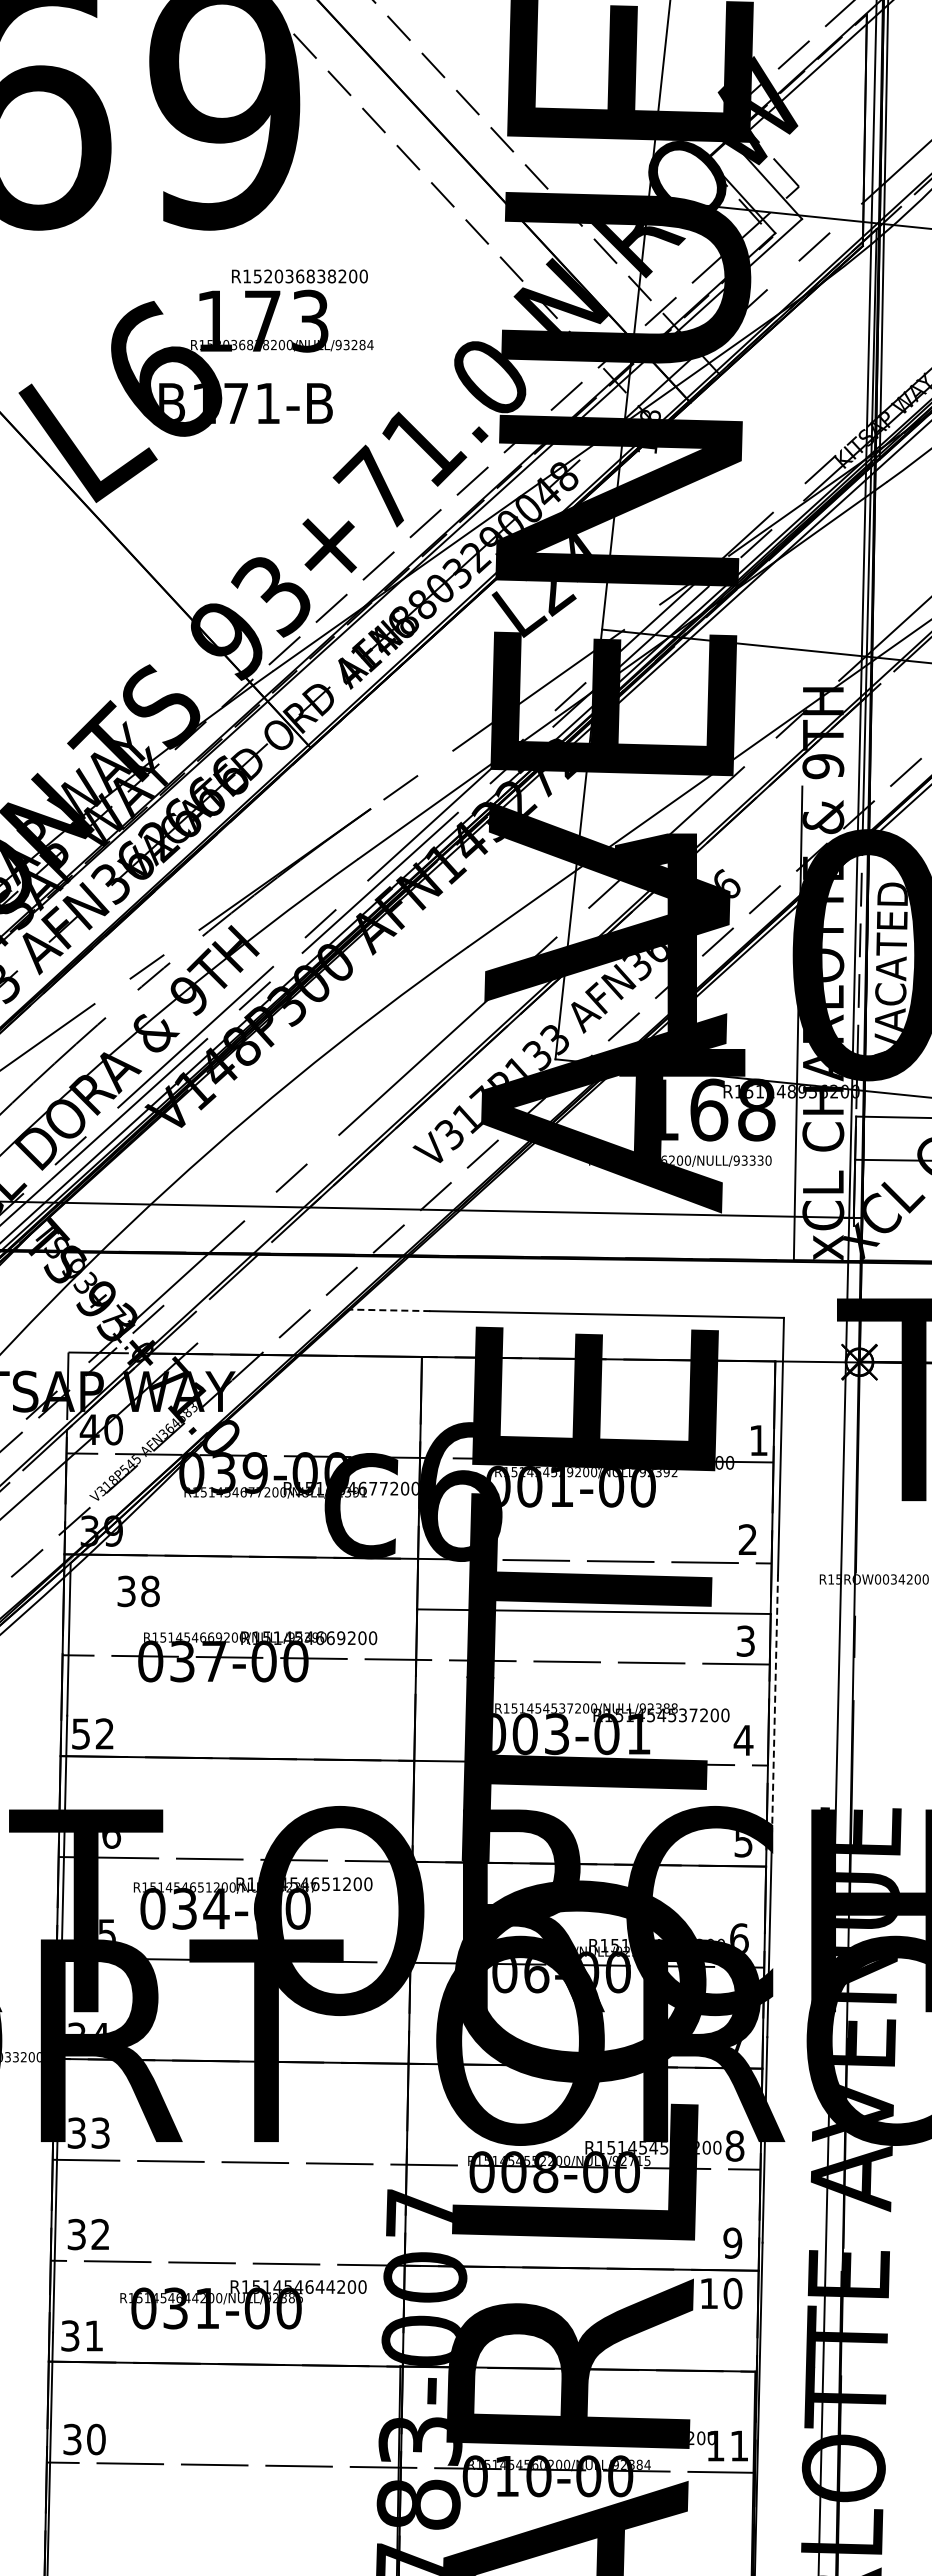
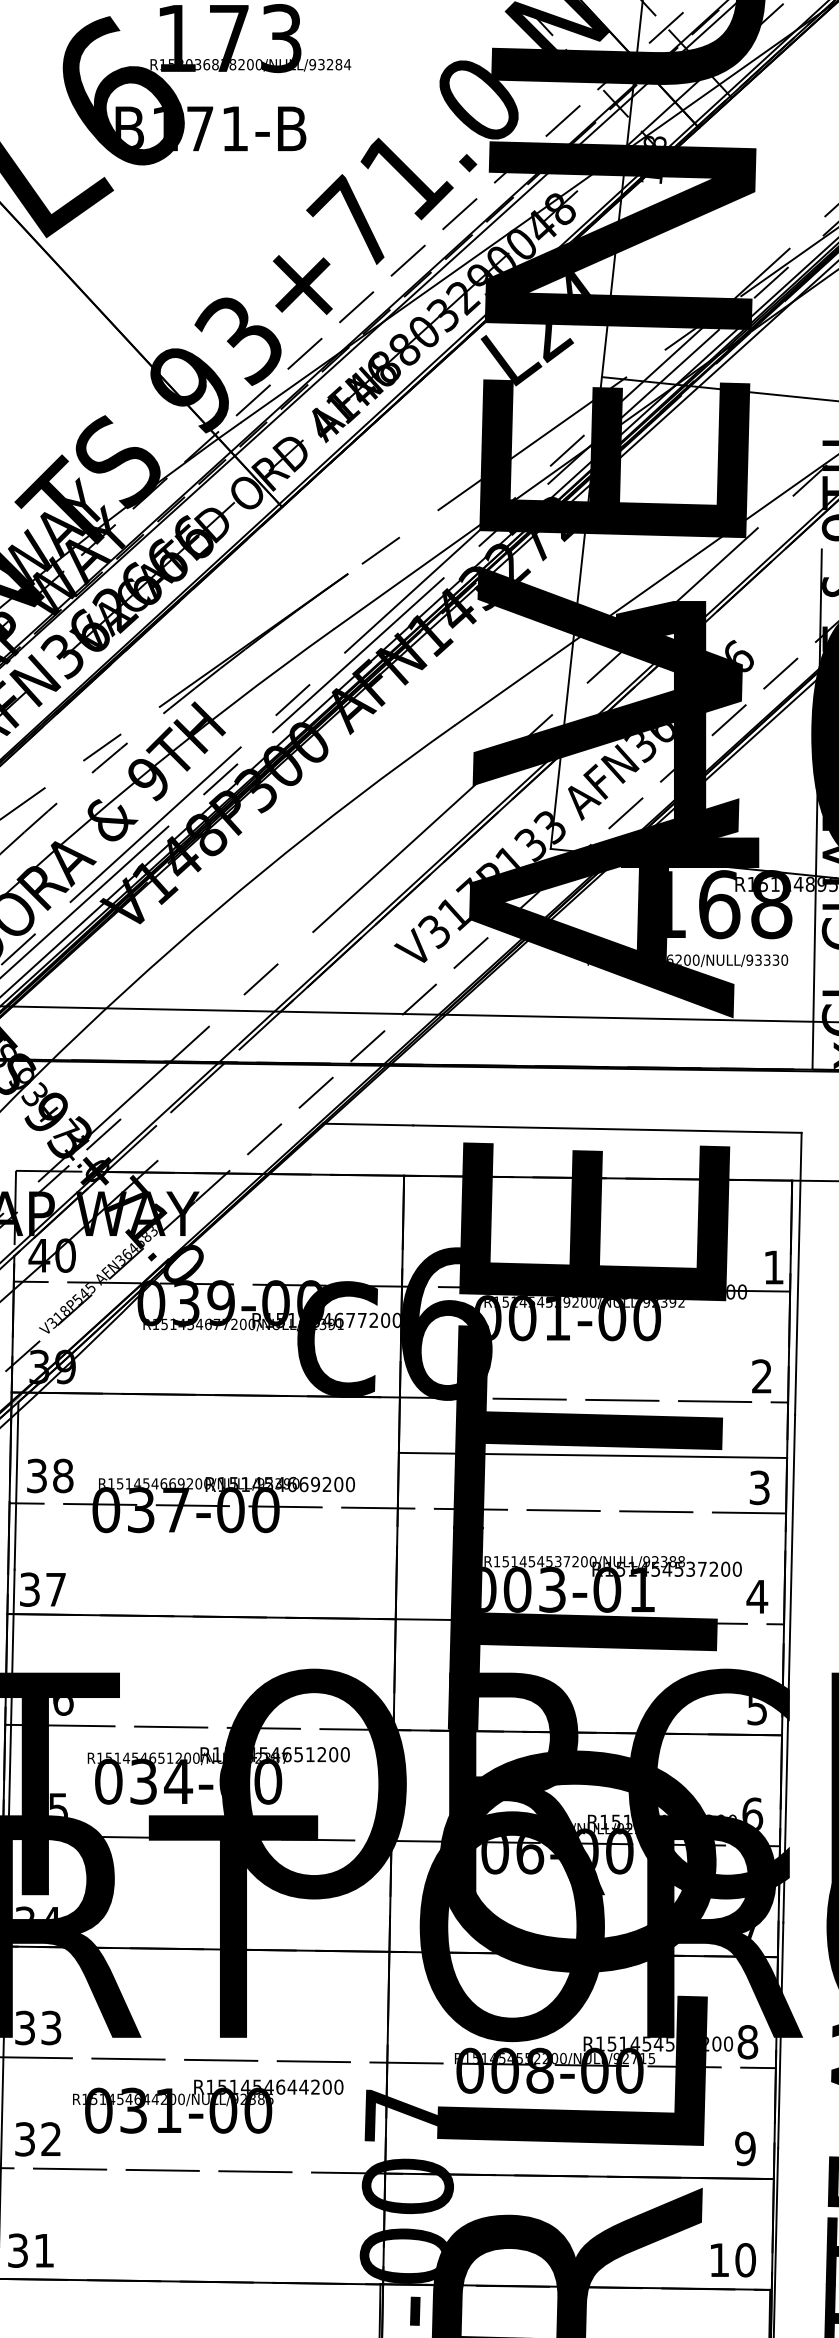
line: (388, 1310) -> (367, 1124), dashed -> solid
text: (138, 1591) -> (50, 1476), moved
line: (775, 1703) -> (792, 1556), dashed -> solid
text: (92, 1733) -> (42, 1589), 52 -> 37
text: (721, 2293) -> (733, 2260), moved
text: (243, 2304) -> (208, 2106), moved

